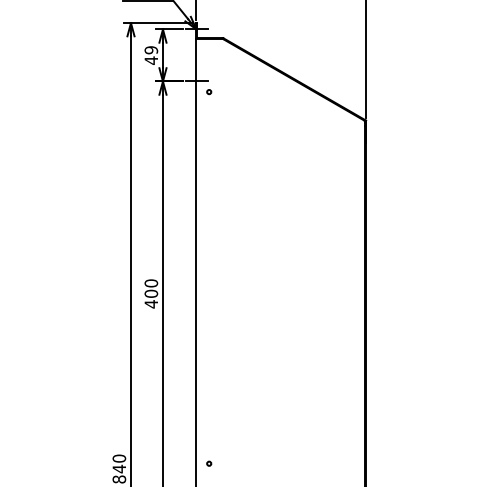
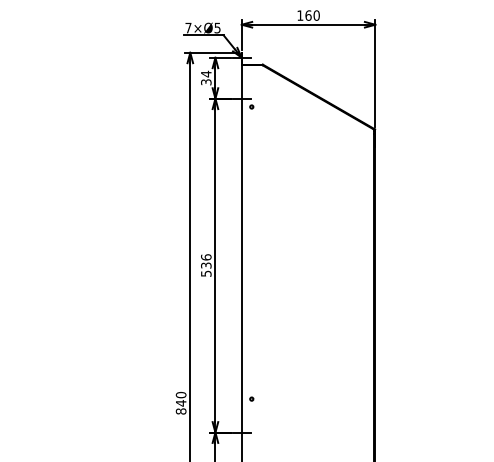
text: (151, 54) -> (206, 77), 49 -> 34
text: (151, 293) -> (206, 265), 400 -> 536

